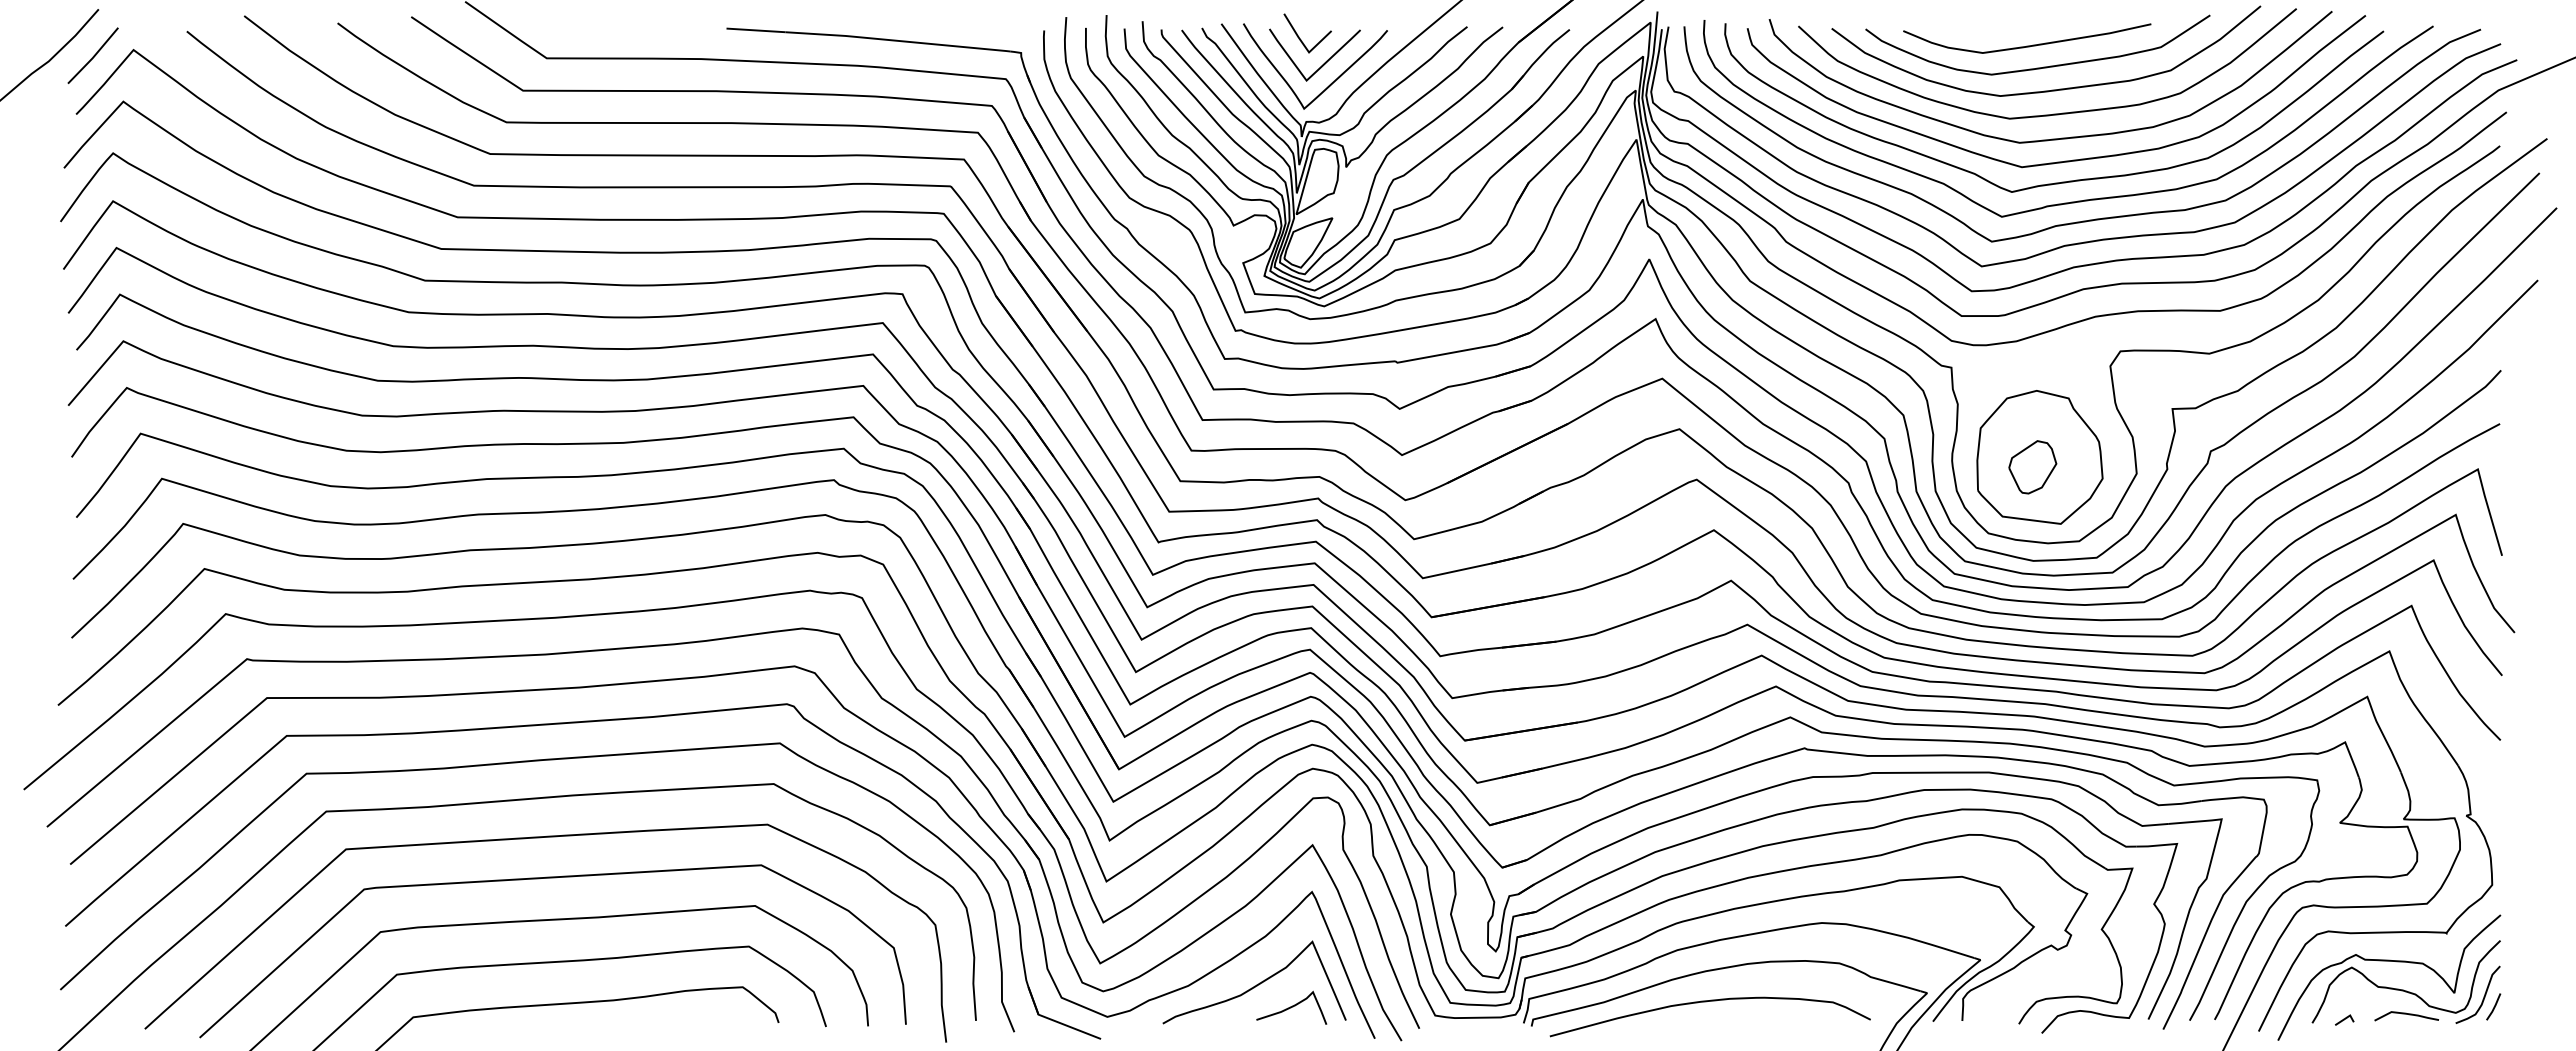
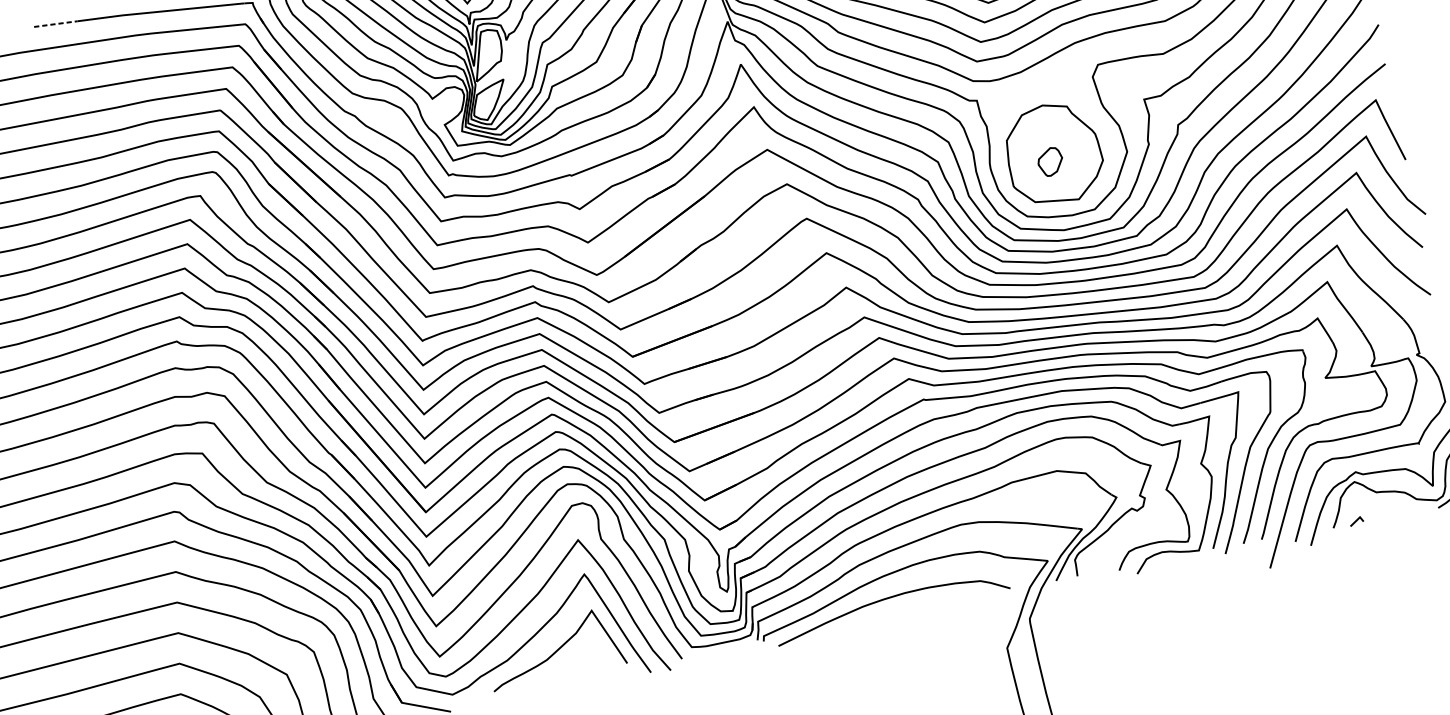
line: (755, 30) -> (55, 24), solid -> dashed
part: (2032, 467) -> (1050, 162), size x0.7
curve: (1291, 1007) -> (585, 661), removed
curve: (2406, 1014) -> (1401, 508), removed

